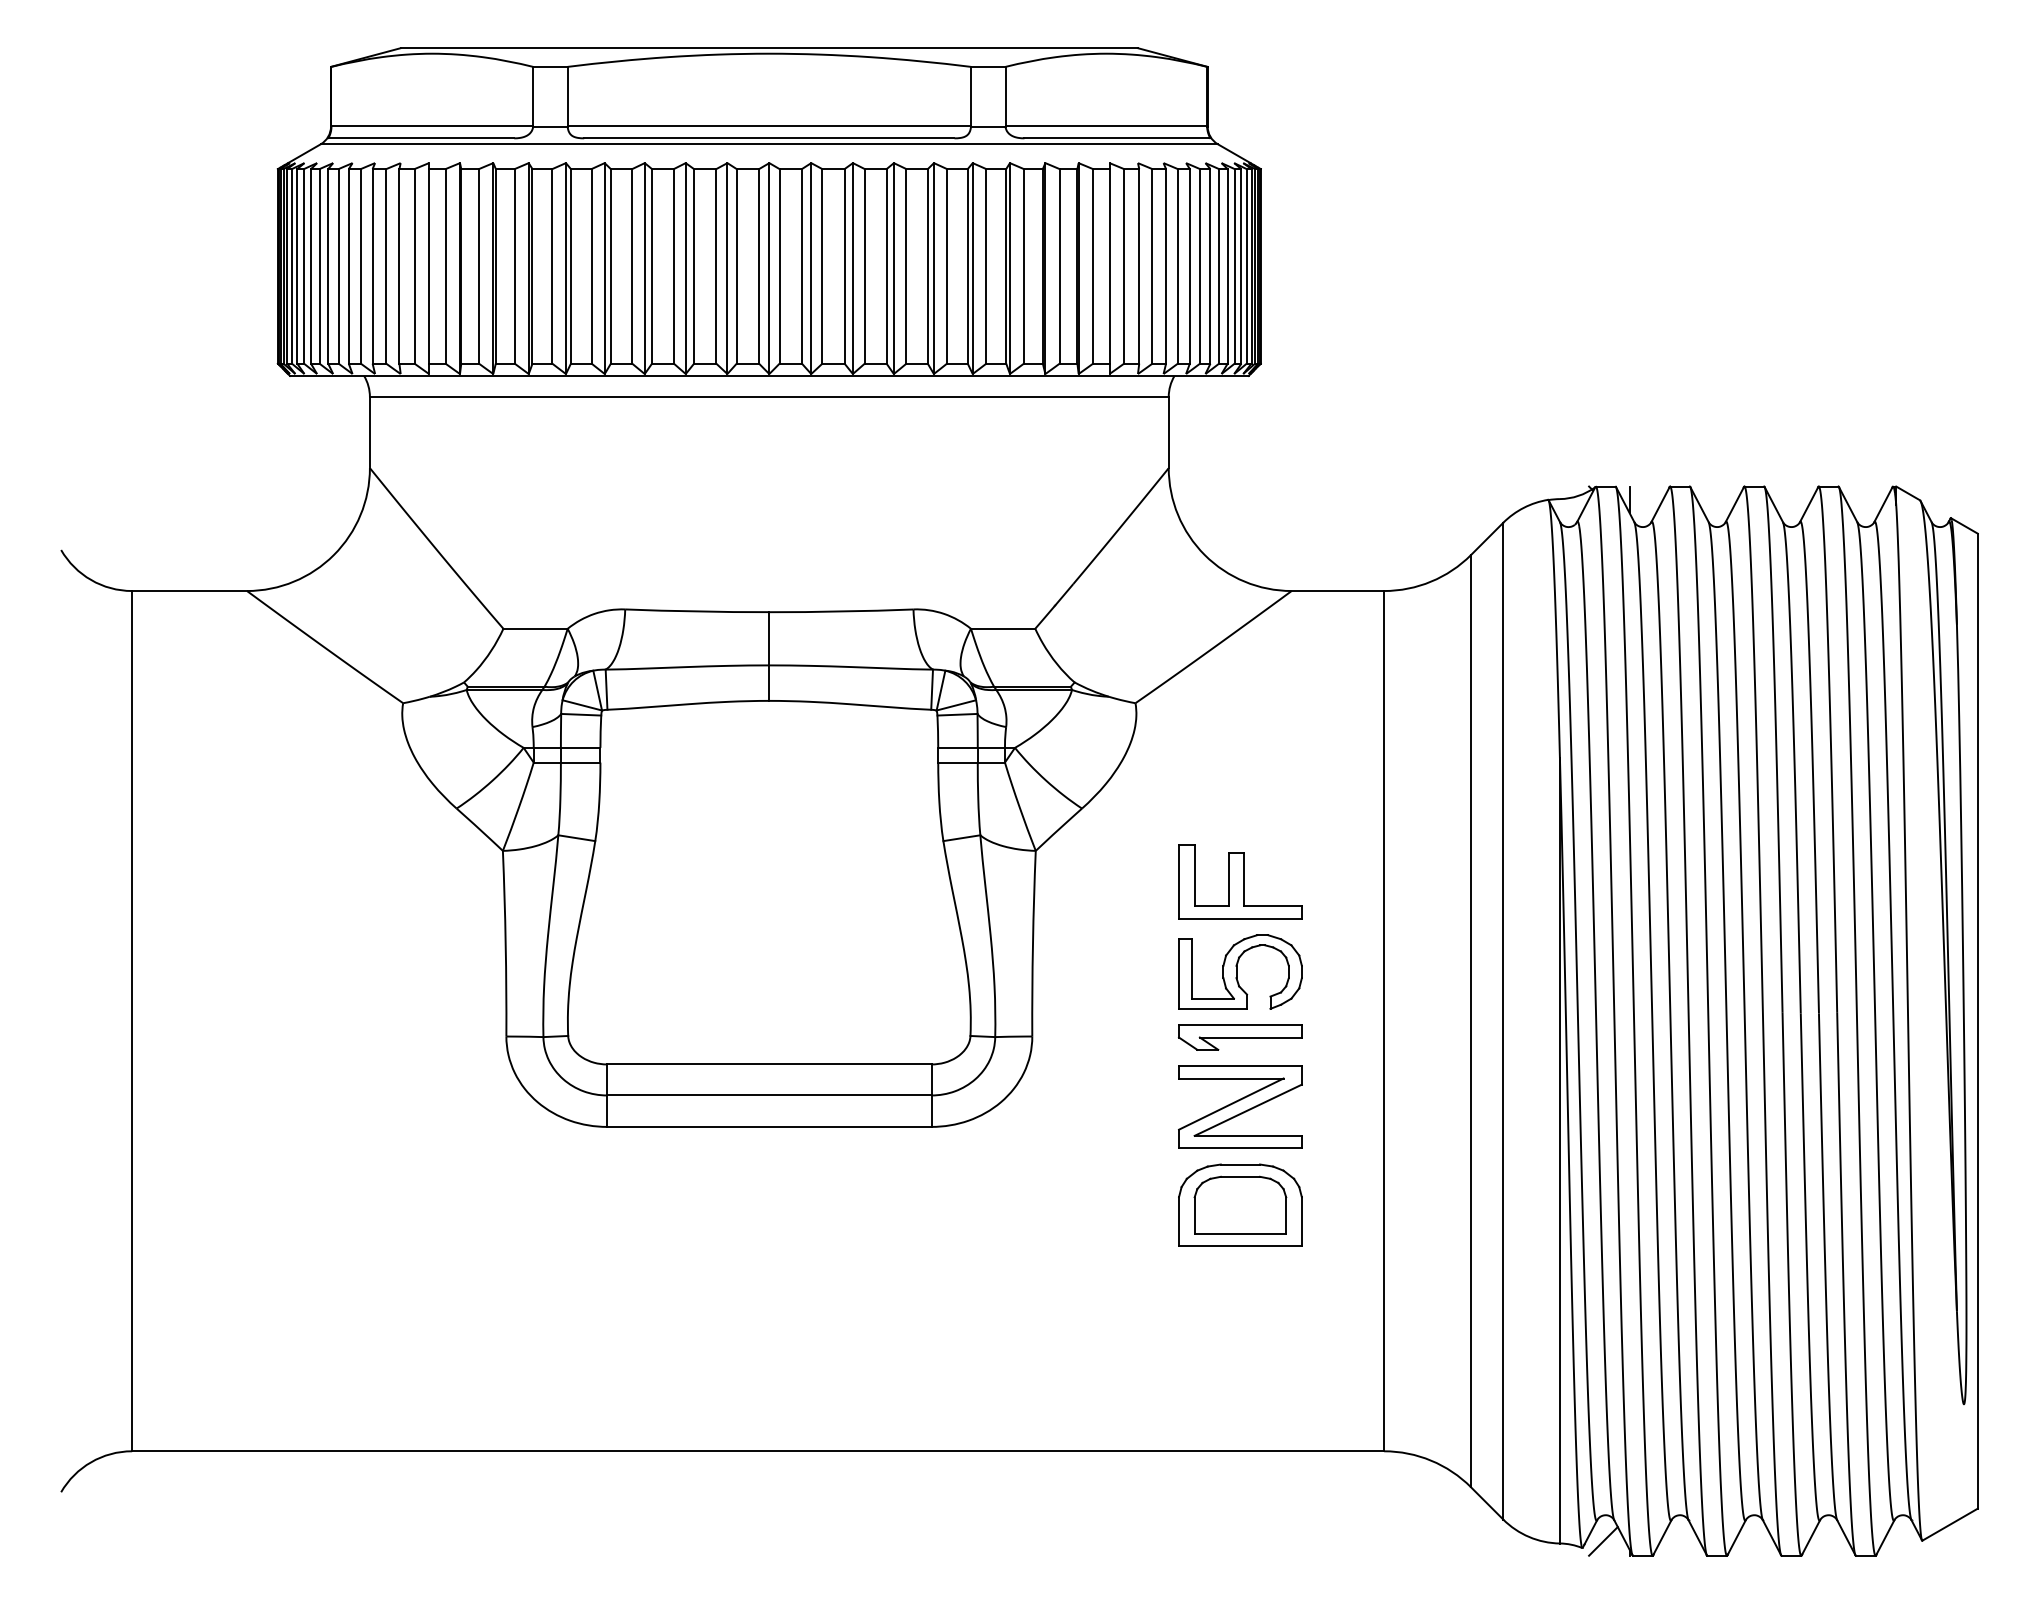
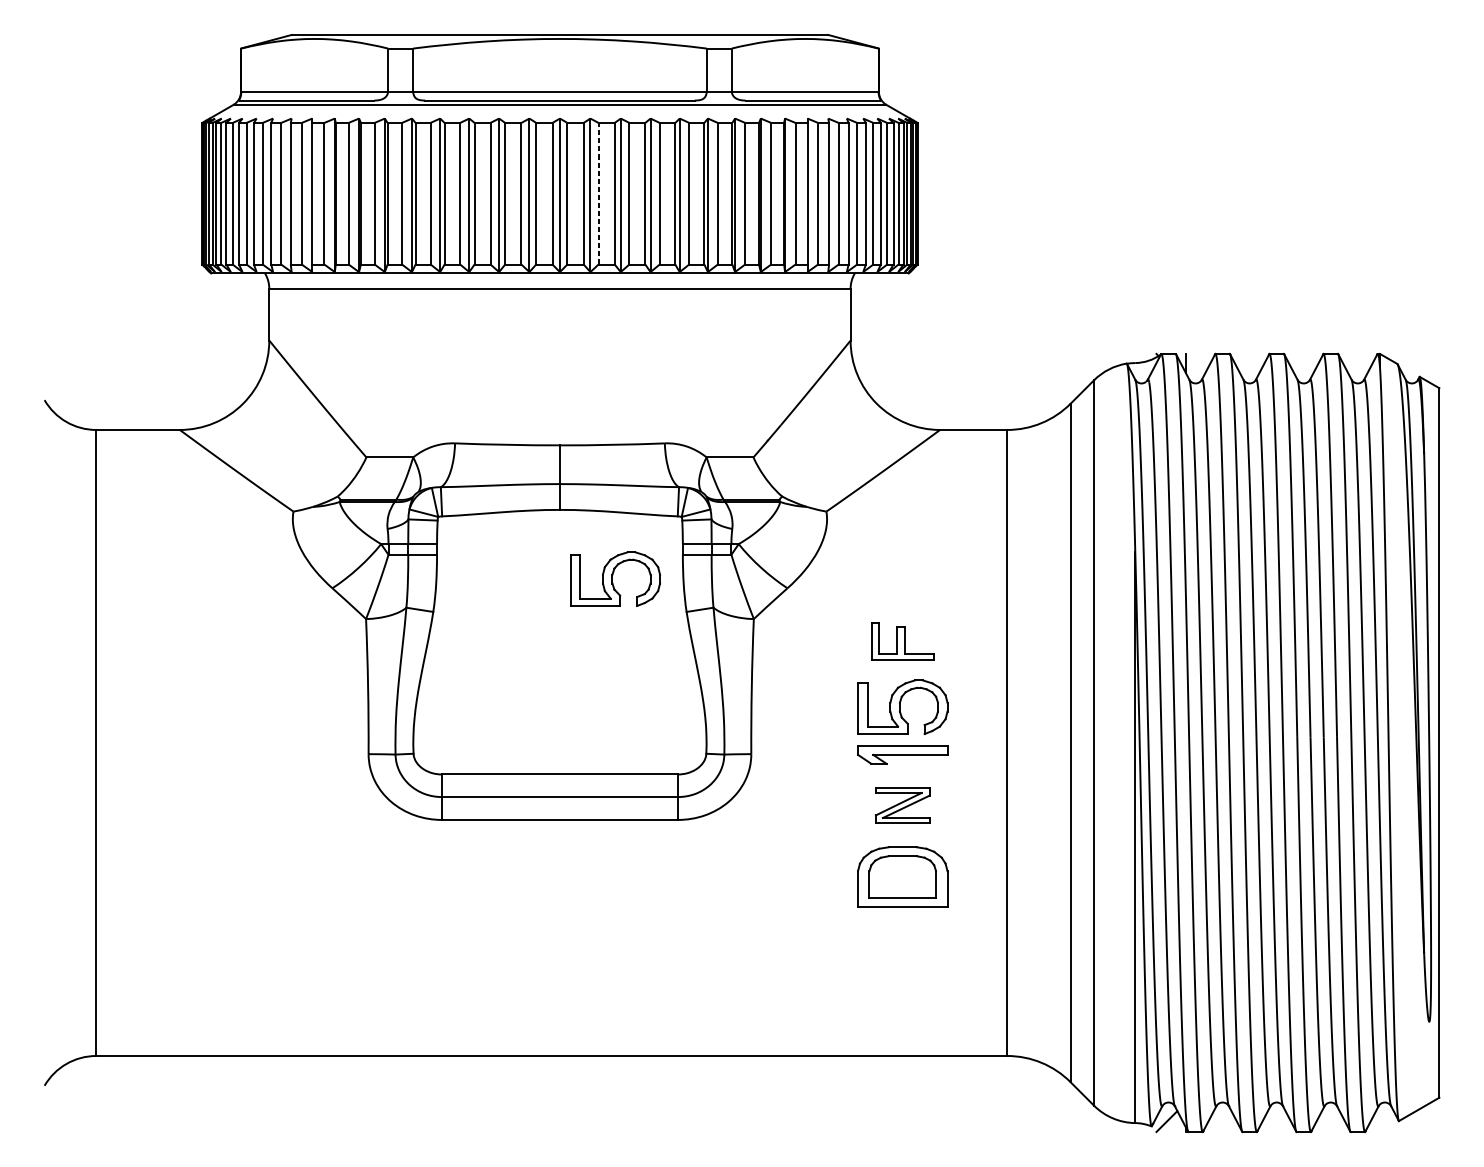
line: (822, 265) -> (598, 193), solid -> dashed
part: (845, 795) -> (615, 578), added
part: (1240, 881) -> (902, 641), size x0.7
part: (1240, 1106) -> (902, 805), size x0.6

